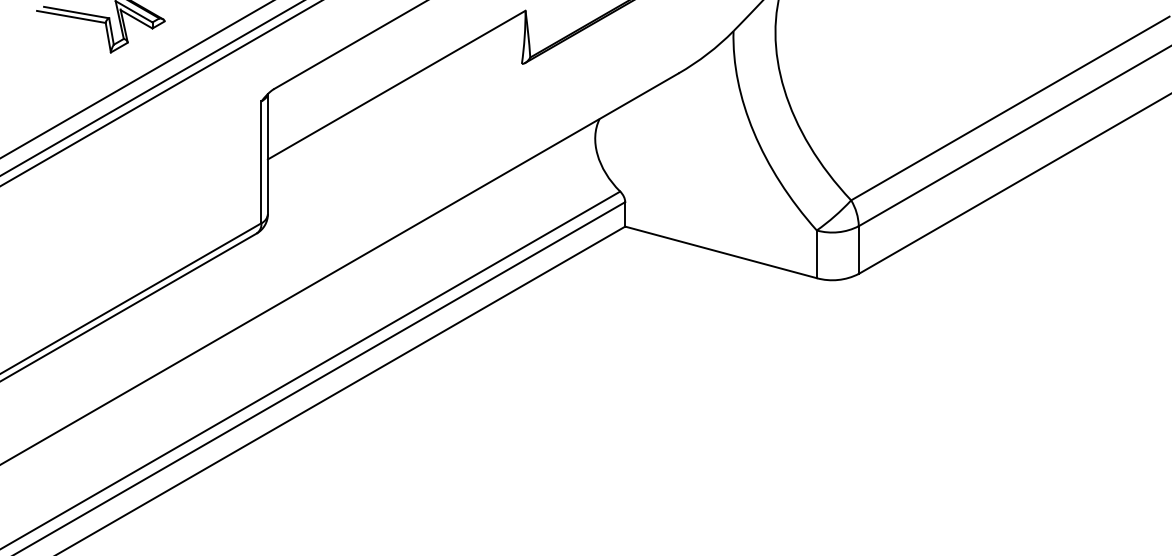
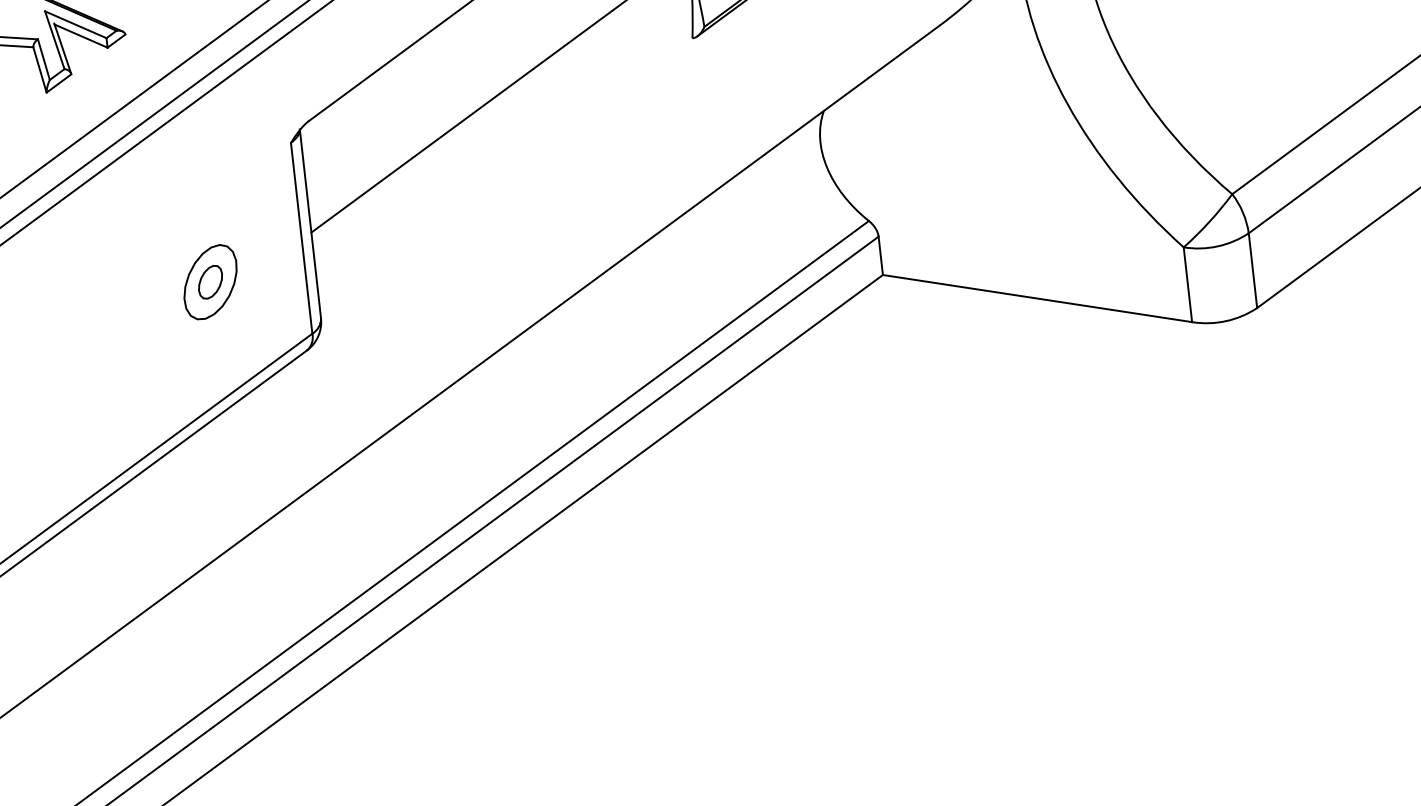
part: (200, 183) -> (210, 282), added

